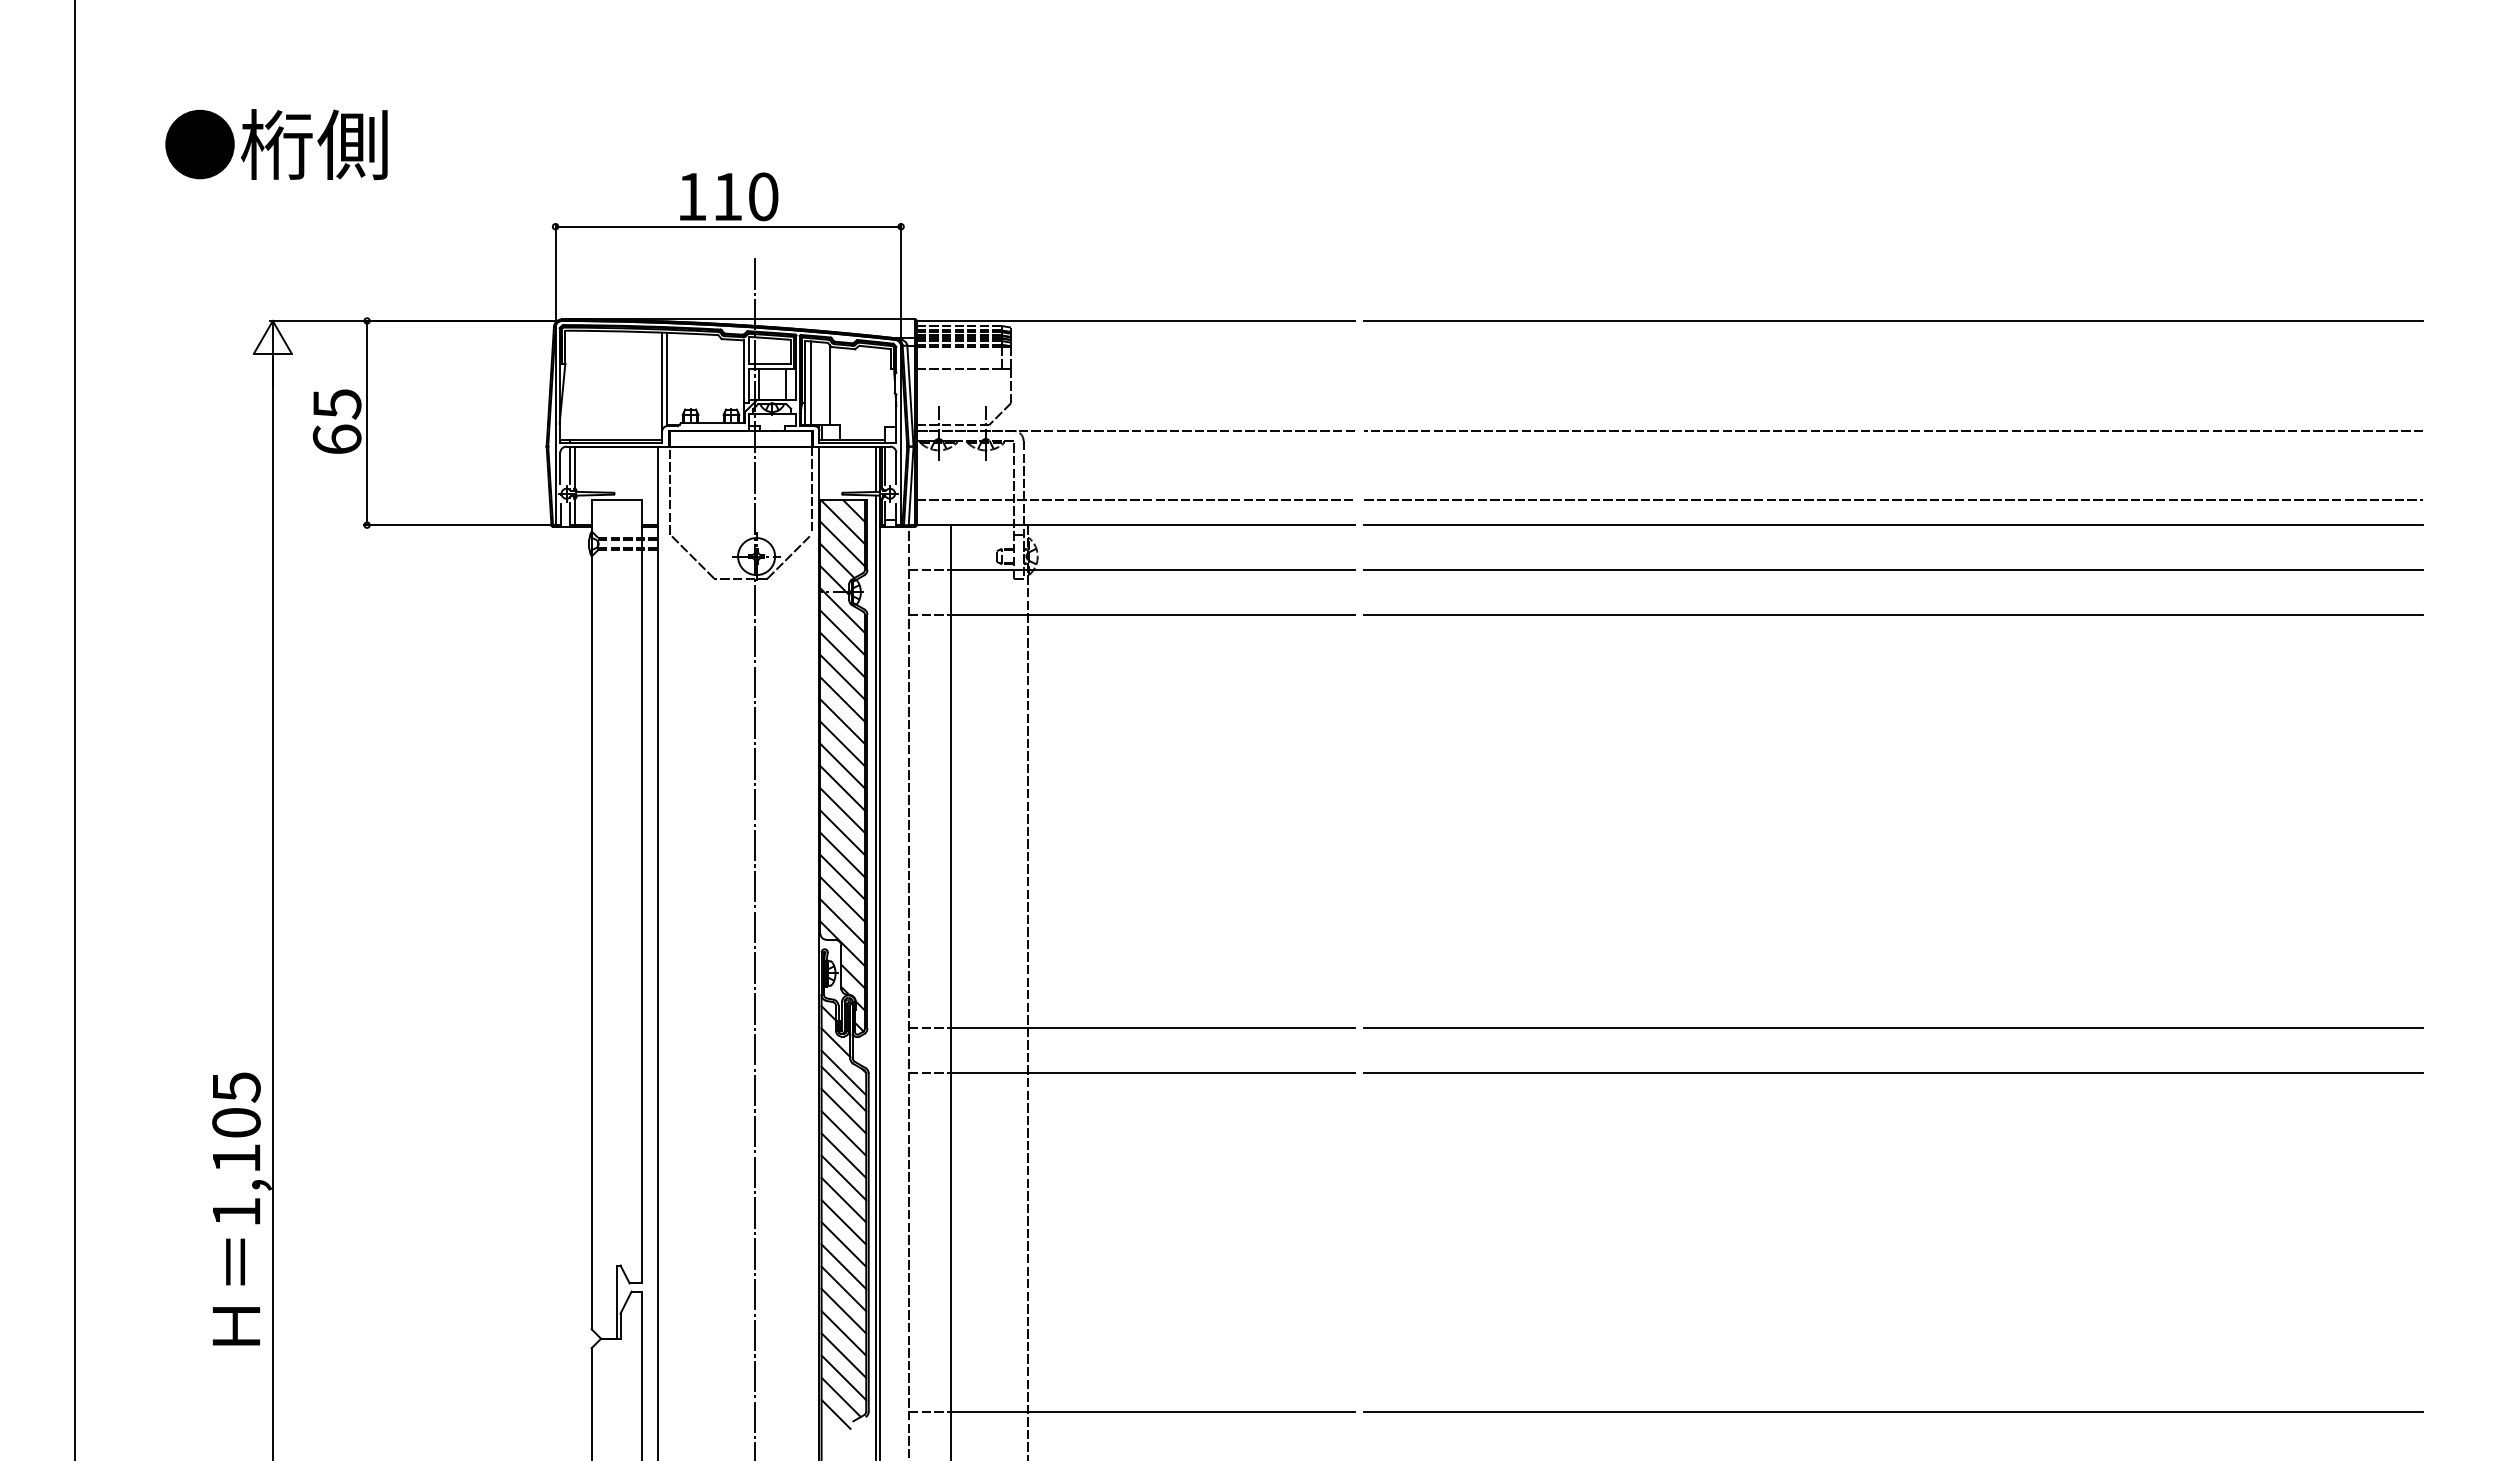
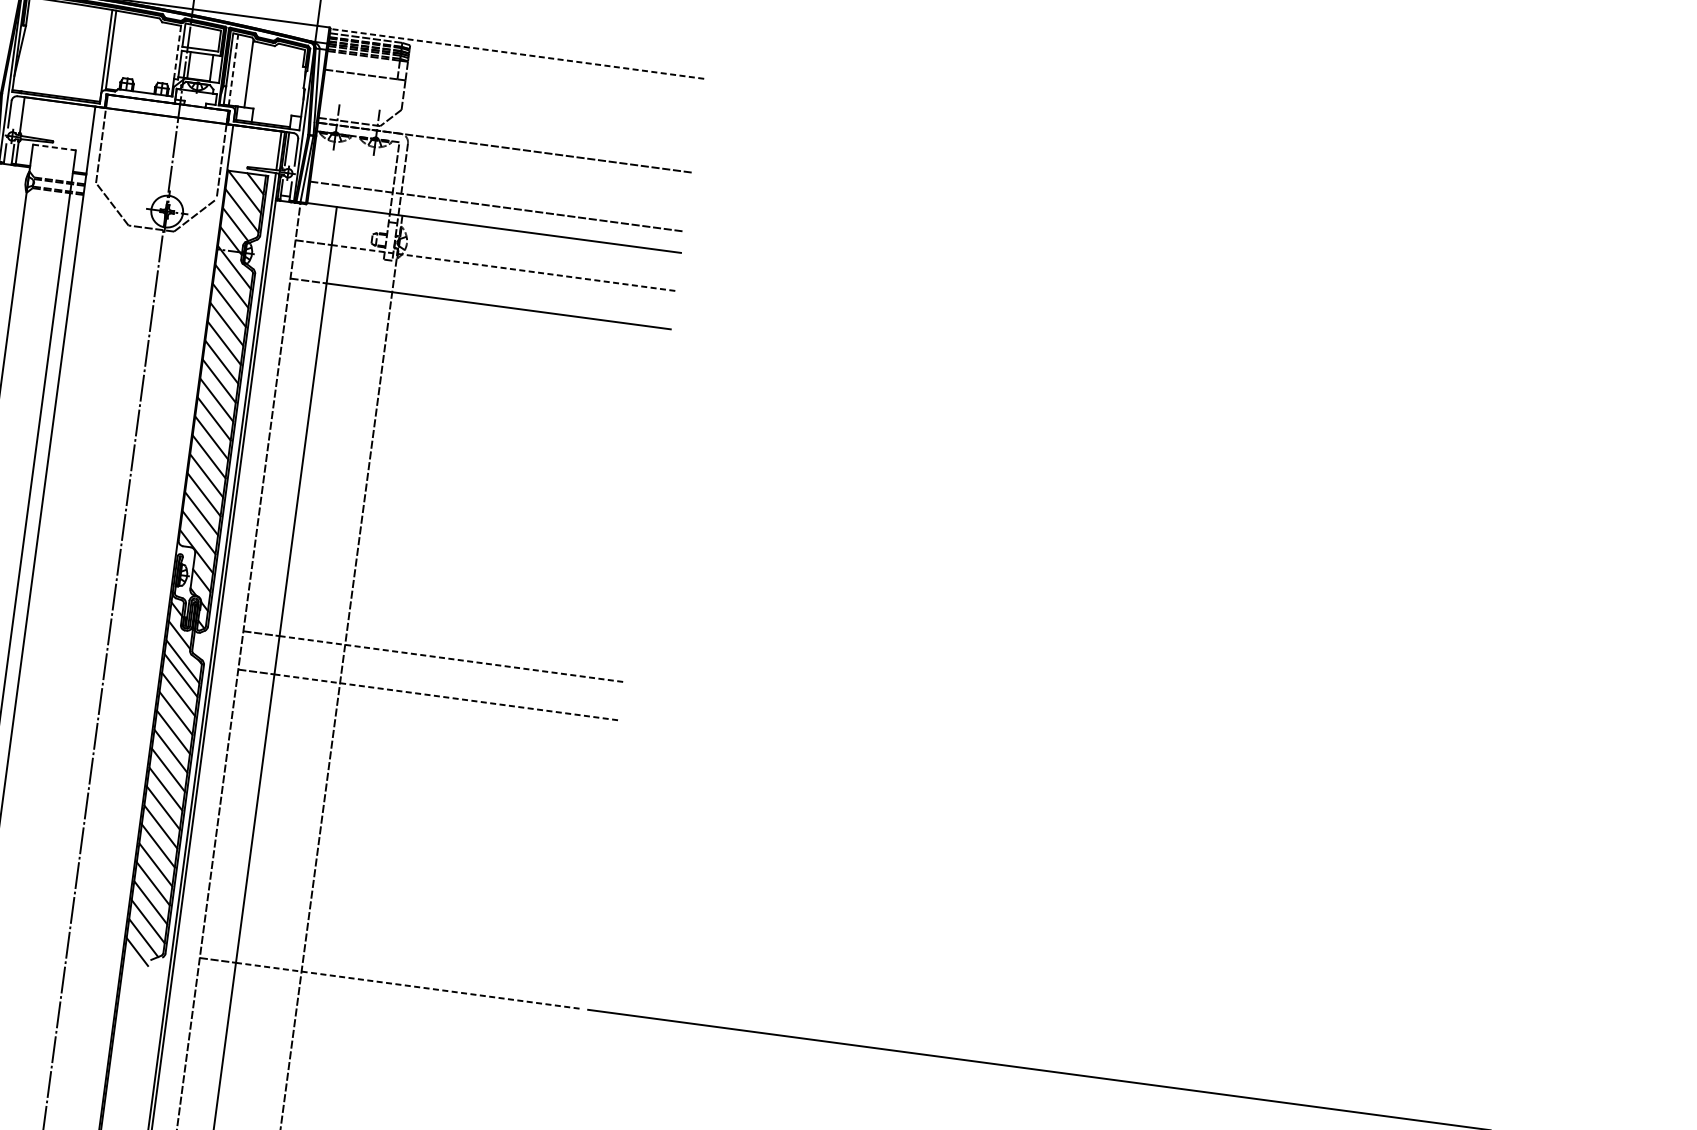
line: (1135, 320) -> (517, 53), solid -> dashed
line: (1893, 320) -> (1163, 139), removed
line: (744, 371) -> (177, 52), solid -> dashed
line: (811, 383) -> (233, 70), solid -> dashed
line: (1893, 430) -> (1150, 233), removed
line: (570, 465) -> (18, 112), removed
line: (617, 500) -> (55, 147), solid -> dashed
line: (1893, 500) -> (1142, 293), removed
line: (1893, 525) -> (1140, 314), removed
line: (1153, 569) -> (504, 267), solid -> dashed
line: (1893, 569) -> (1135, 351), removed
line: (1893, 614) -> (1129, 390), removed
line: (1153, 1028) -> (451, 659), solid -> dashed
line: (1893, 1028) -> (1082, 743), removed
line: (1153, 1073) -> (446, 697), solid -> dashed
line: (1893, 1073) -> (1077, 781), removed
line: (1153, 1411) -> (408, 985), solid -> dashed

